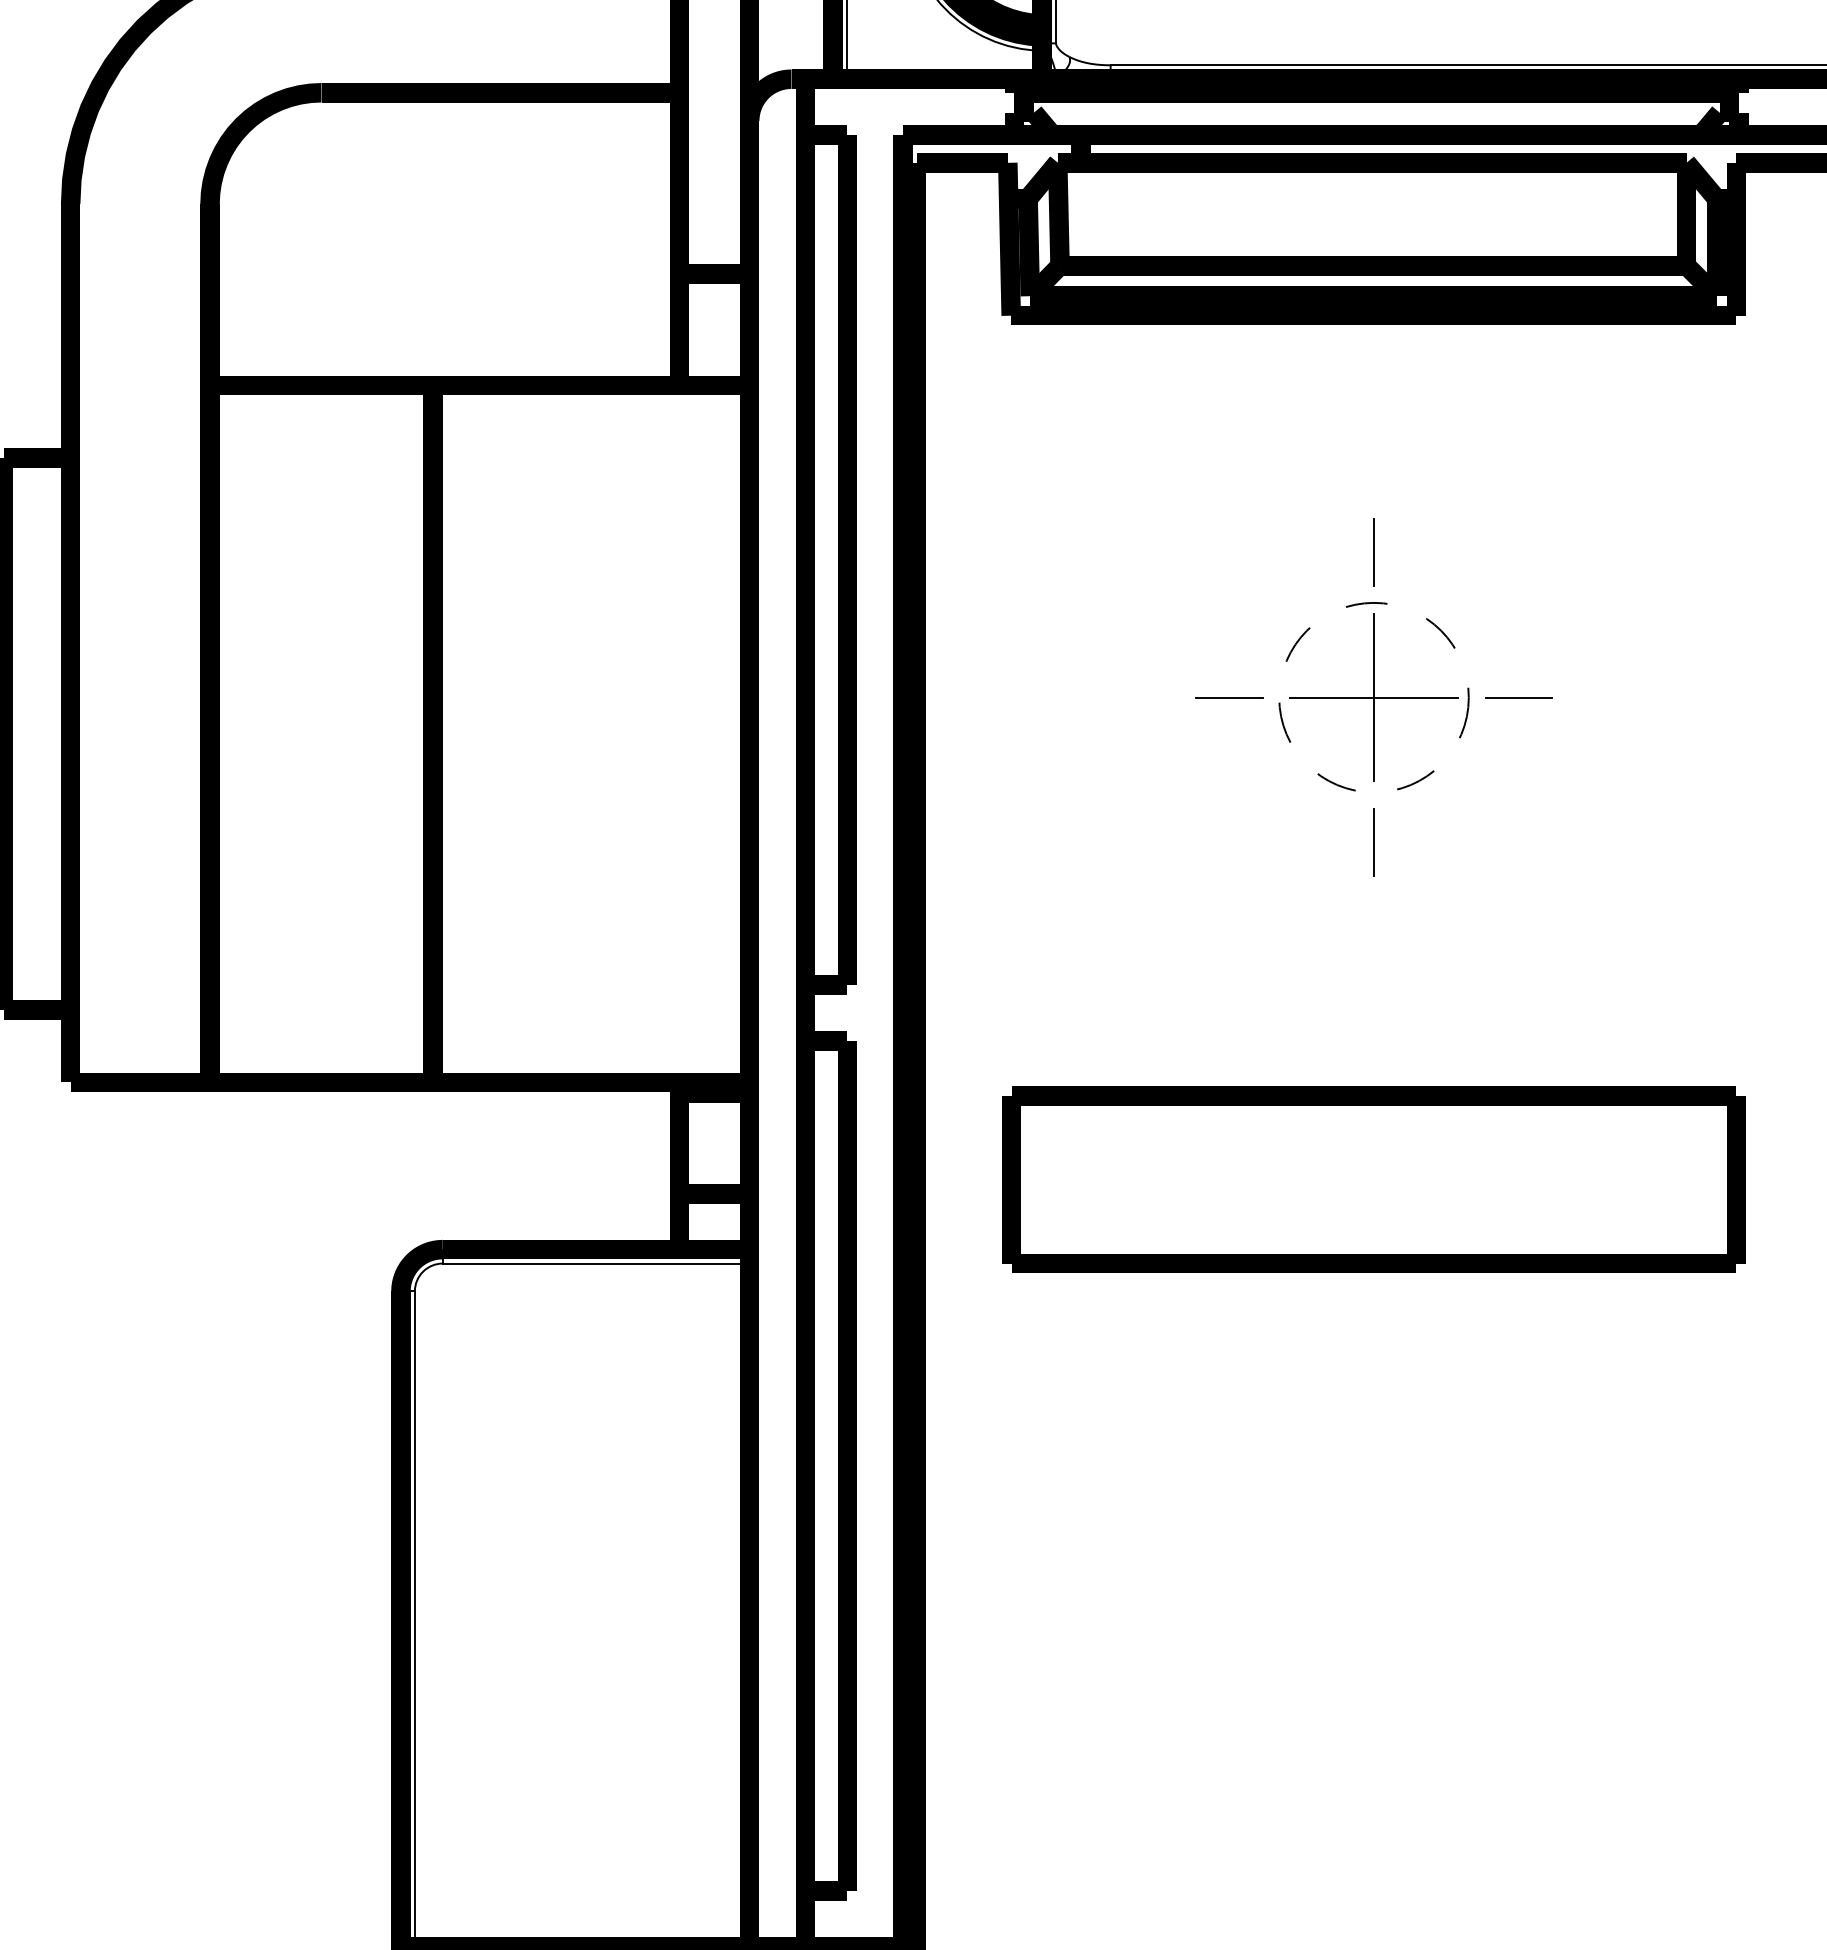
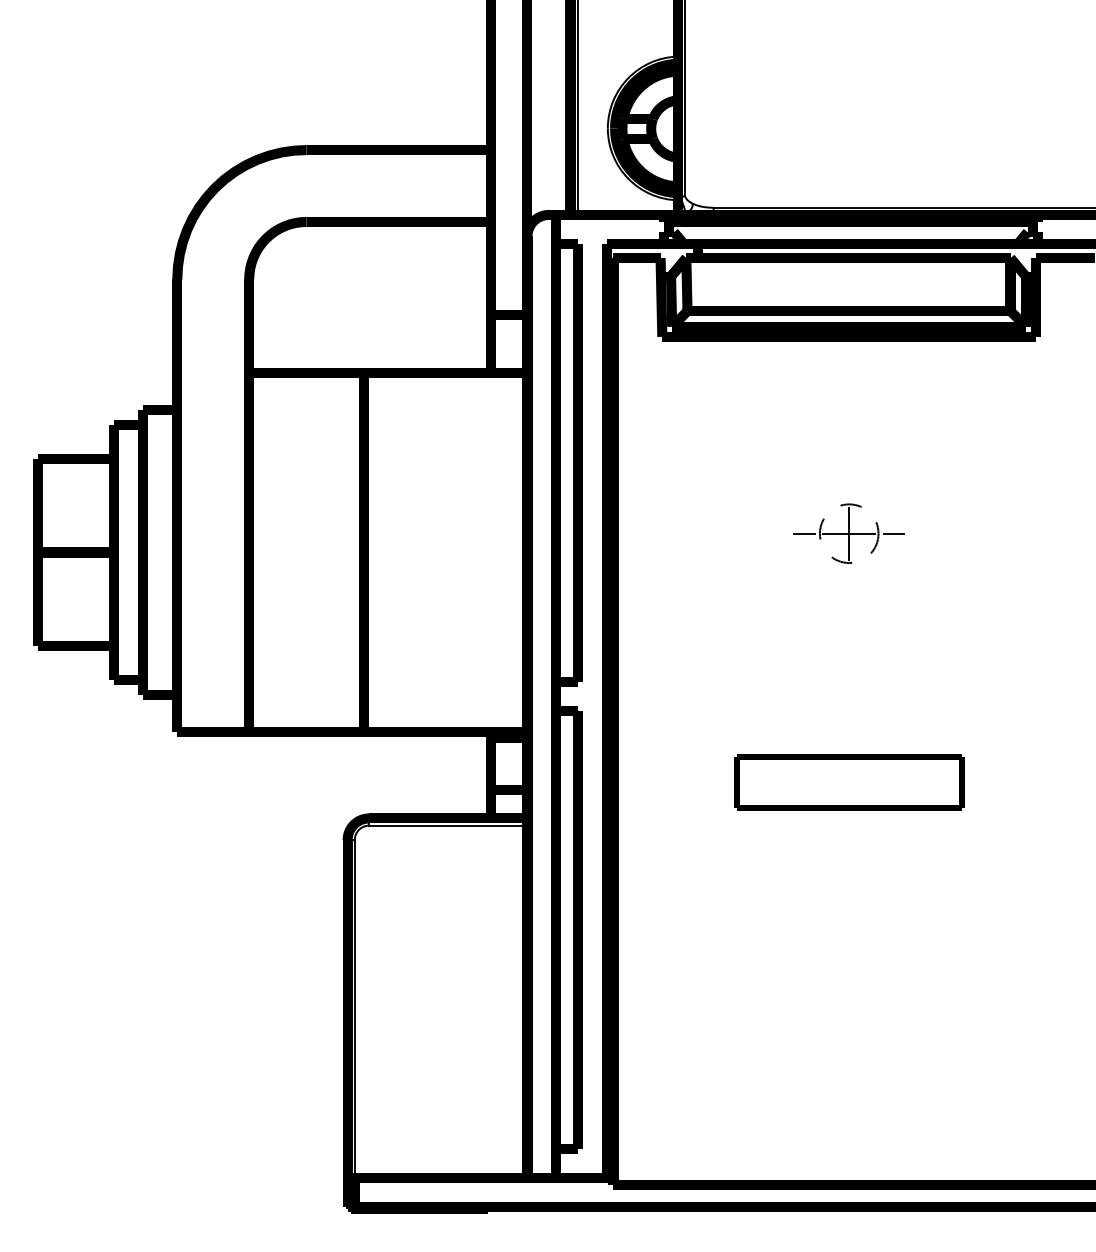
line: (1374, 551) -> (849, 458), removed
part: (1372, 697) -> (848, 533), size x0.6
line: (1374, 842) -> (849, 608), removed
part: (1374, 1179) -> (849, 782), size x0.6

